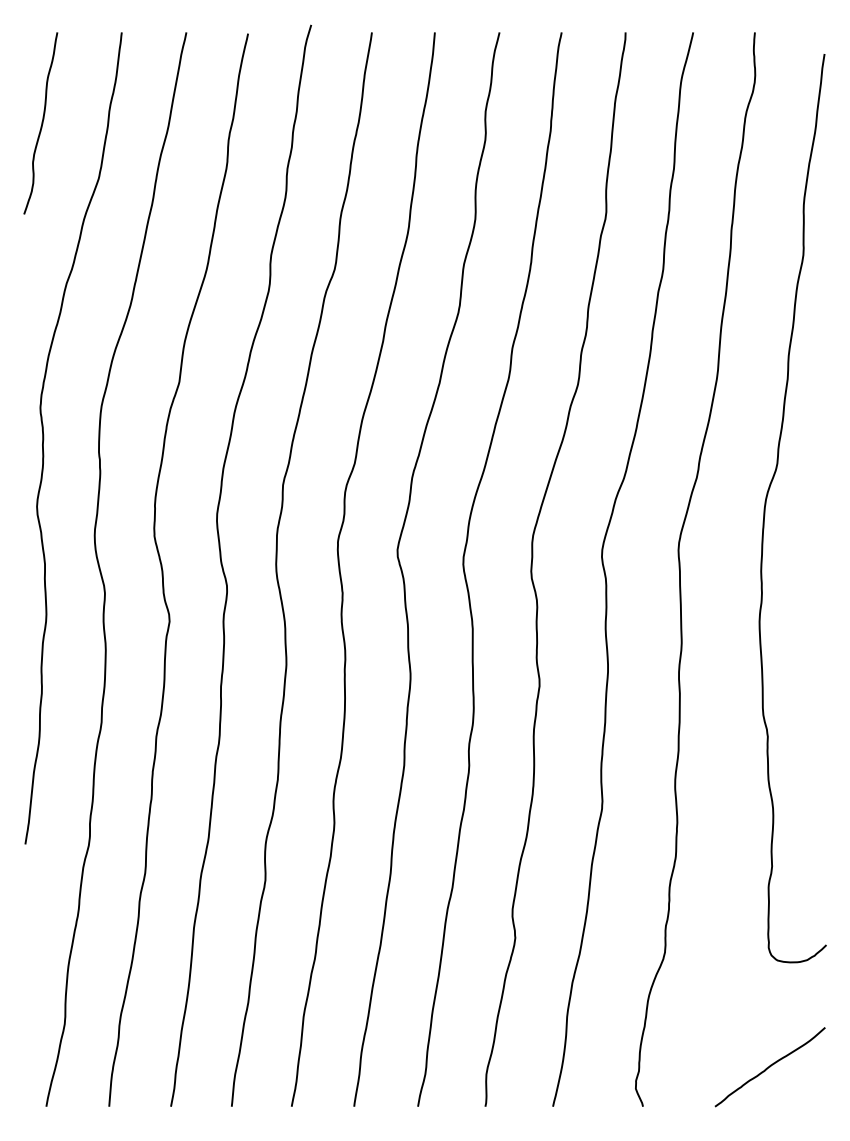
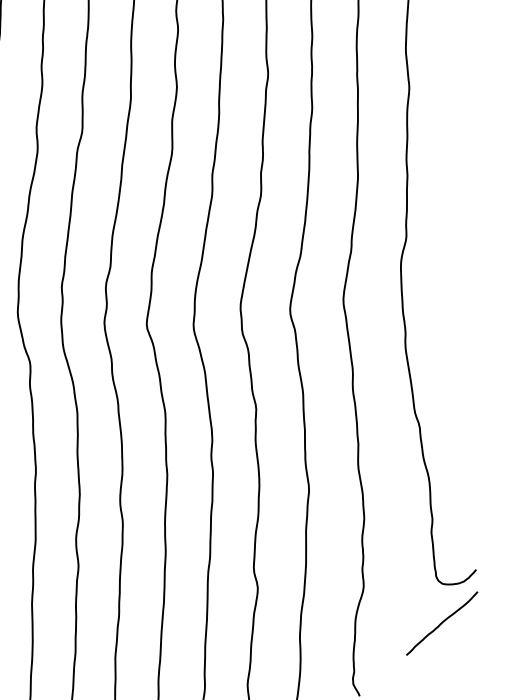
curve: (769, 1067) -> (441, 623), moved

